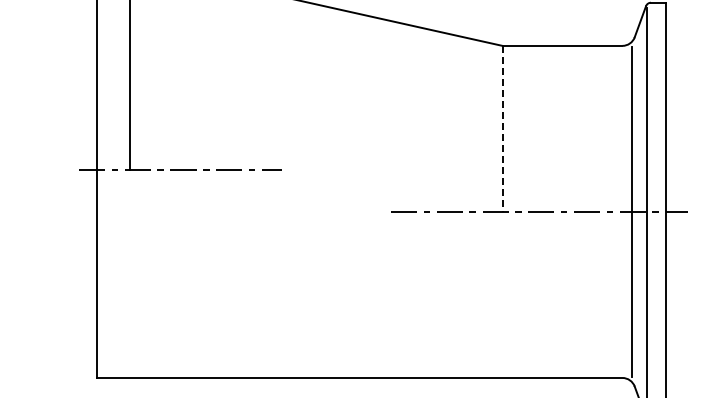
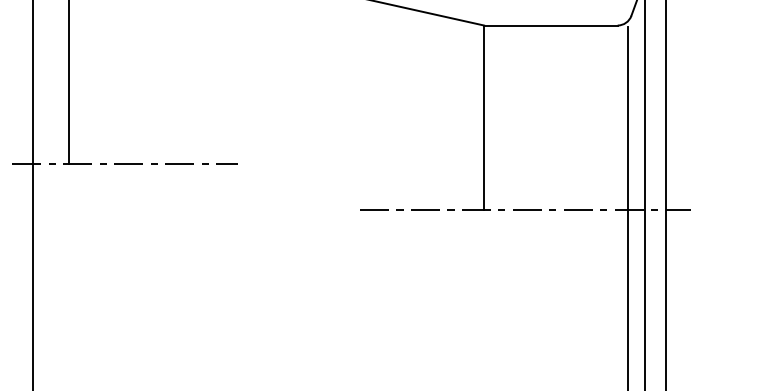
line: (502, 129) -> (484, 118), dashed -> solid

